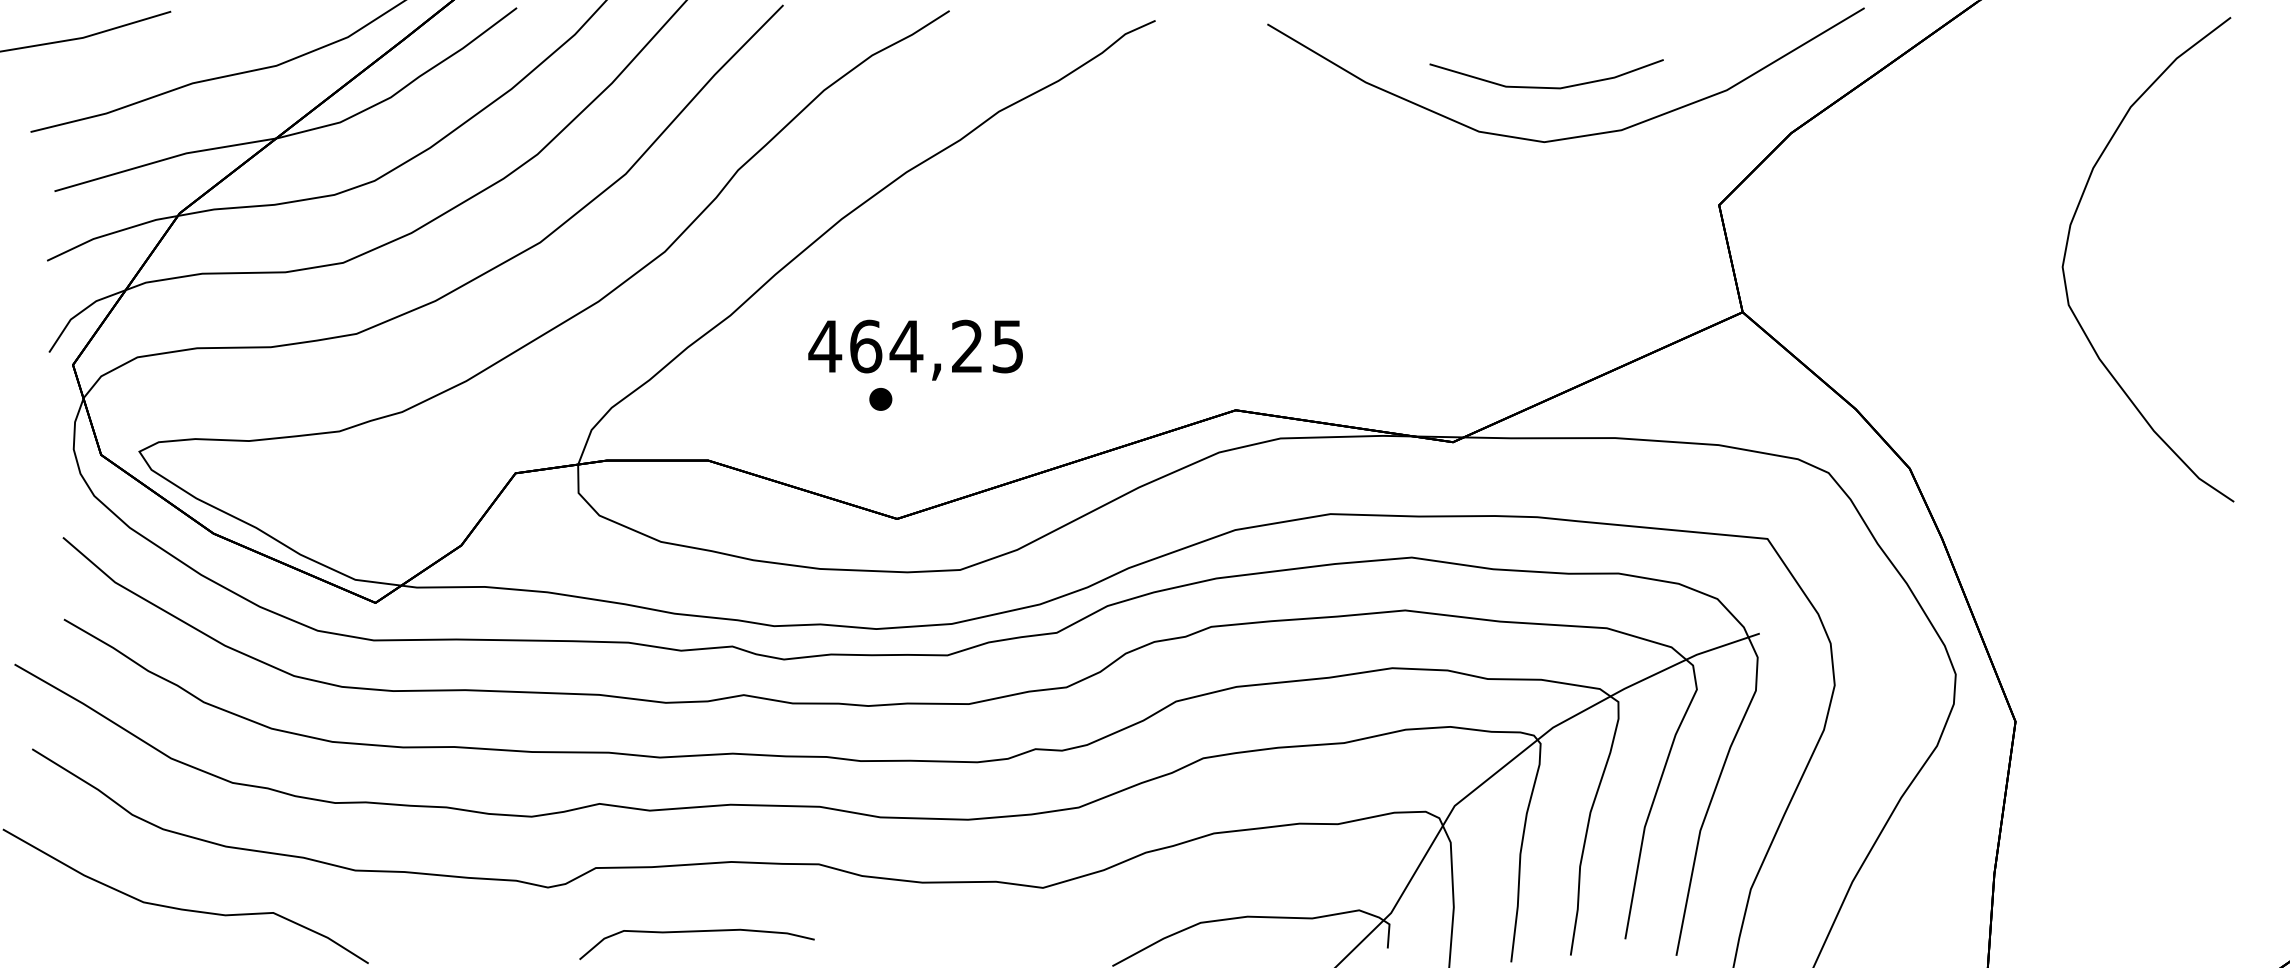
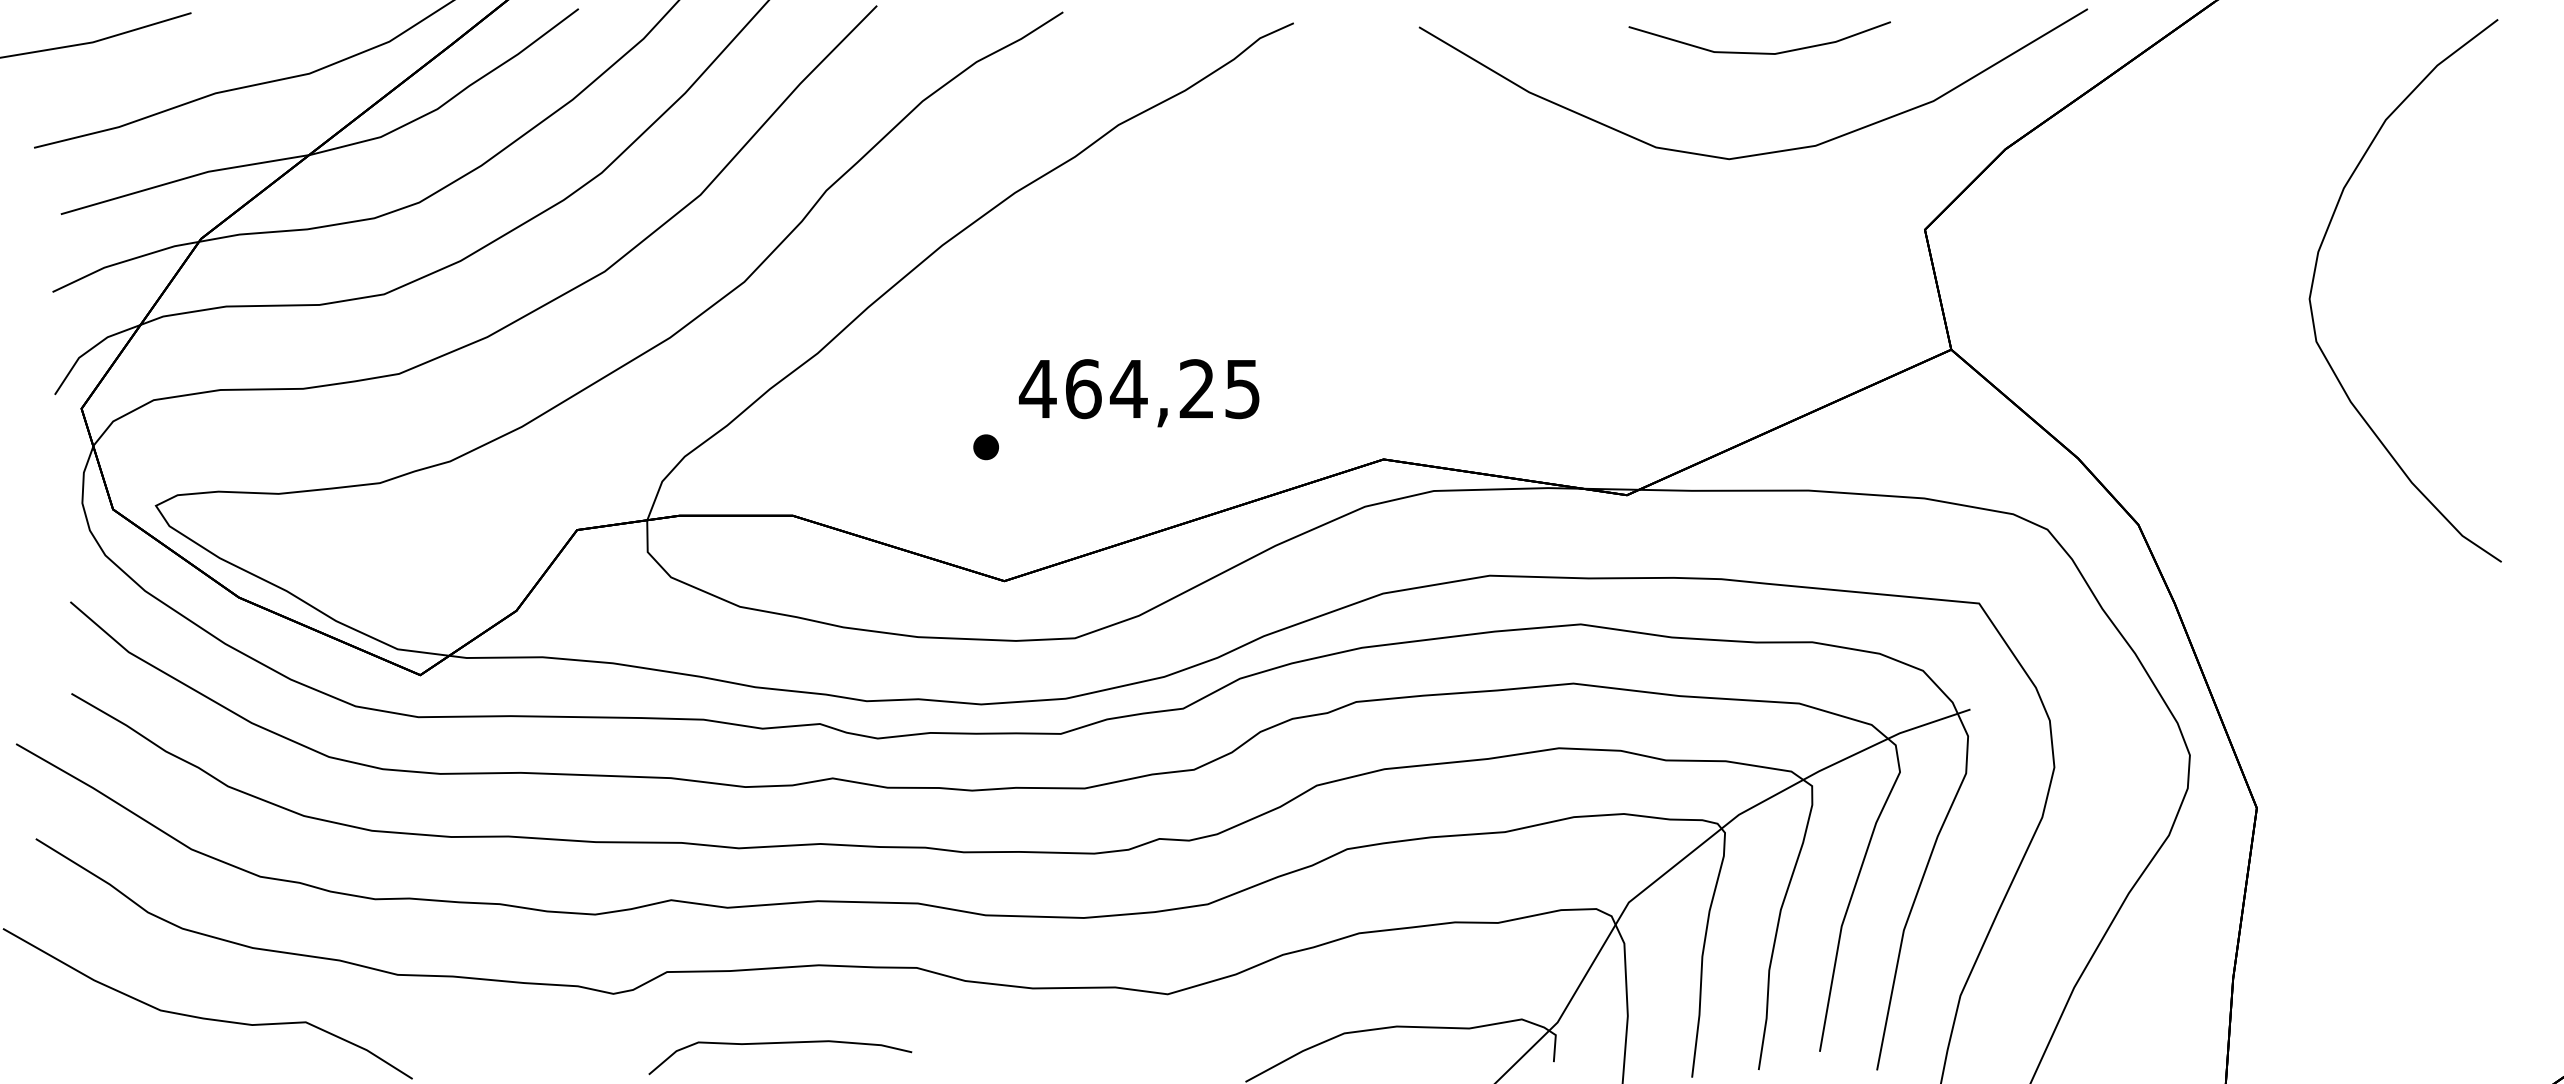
line: (1546, 87) -> (1759, 52), moved
text: (915, 350) -> (1139, 393), moved

